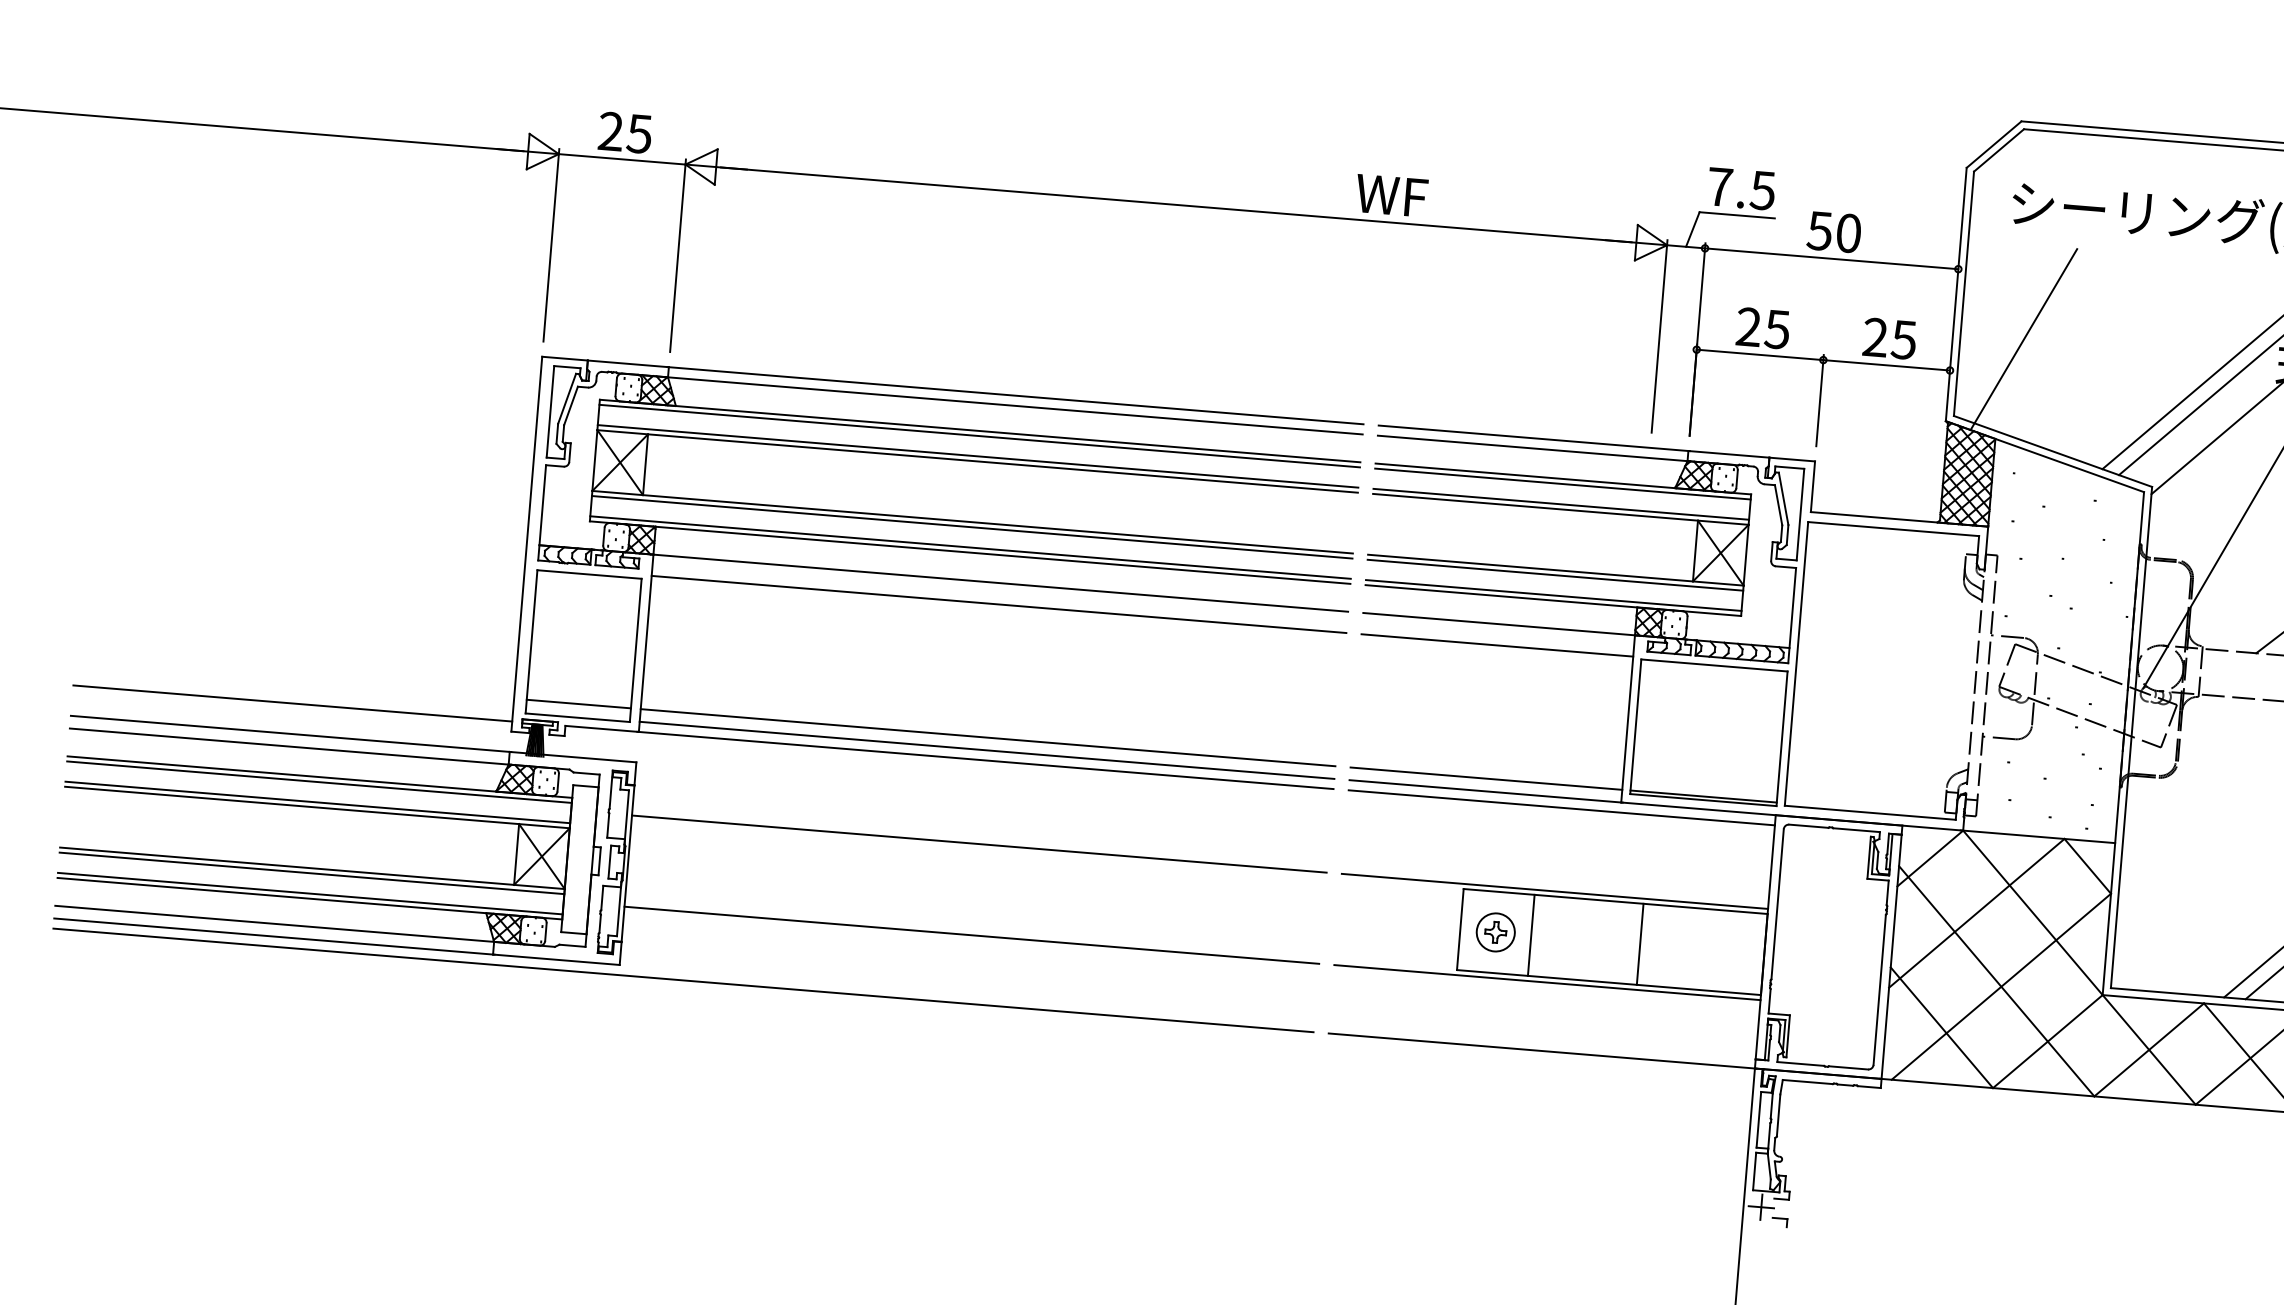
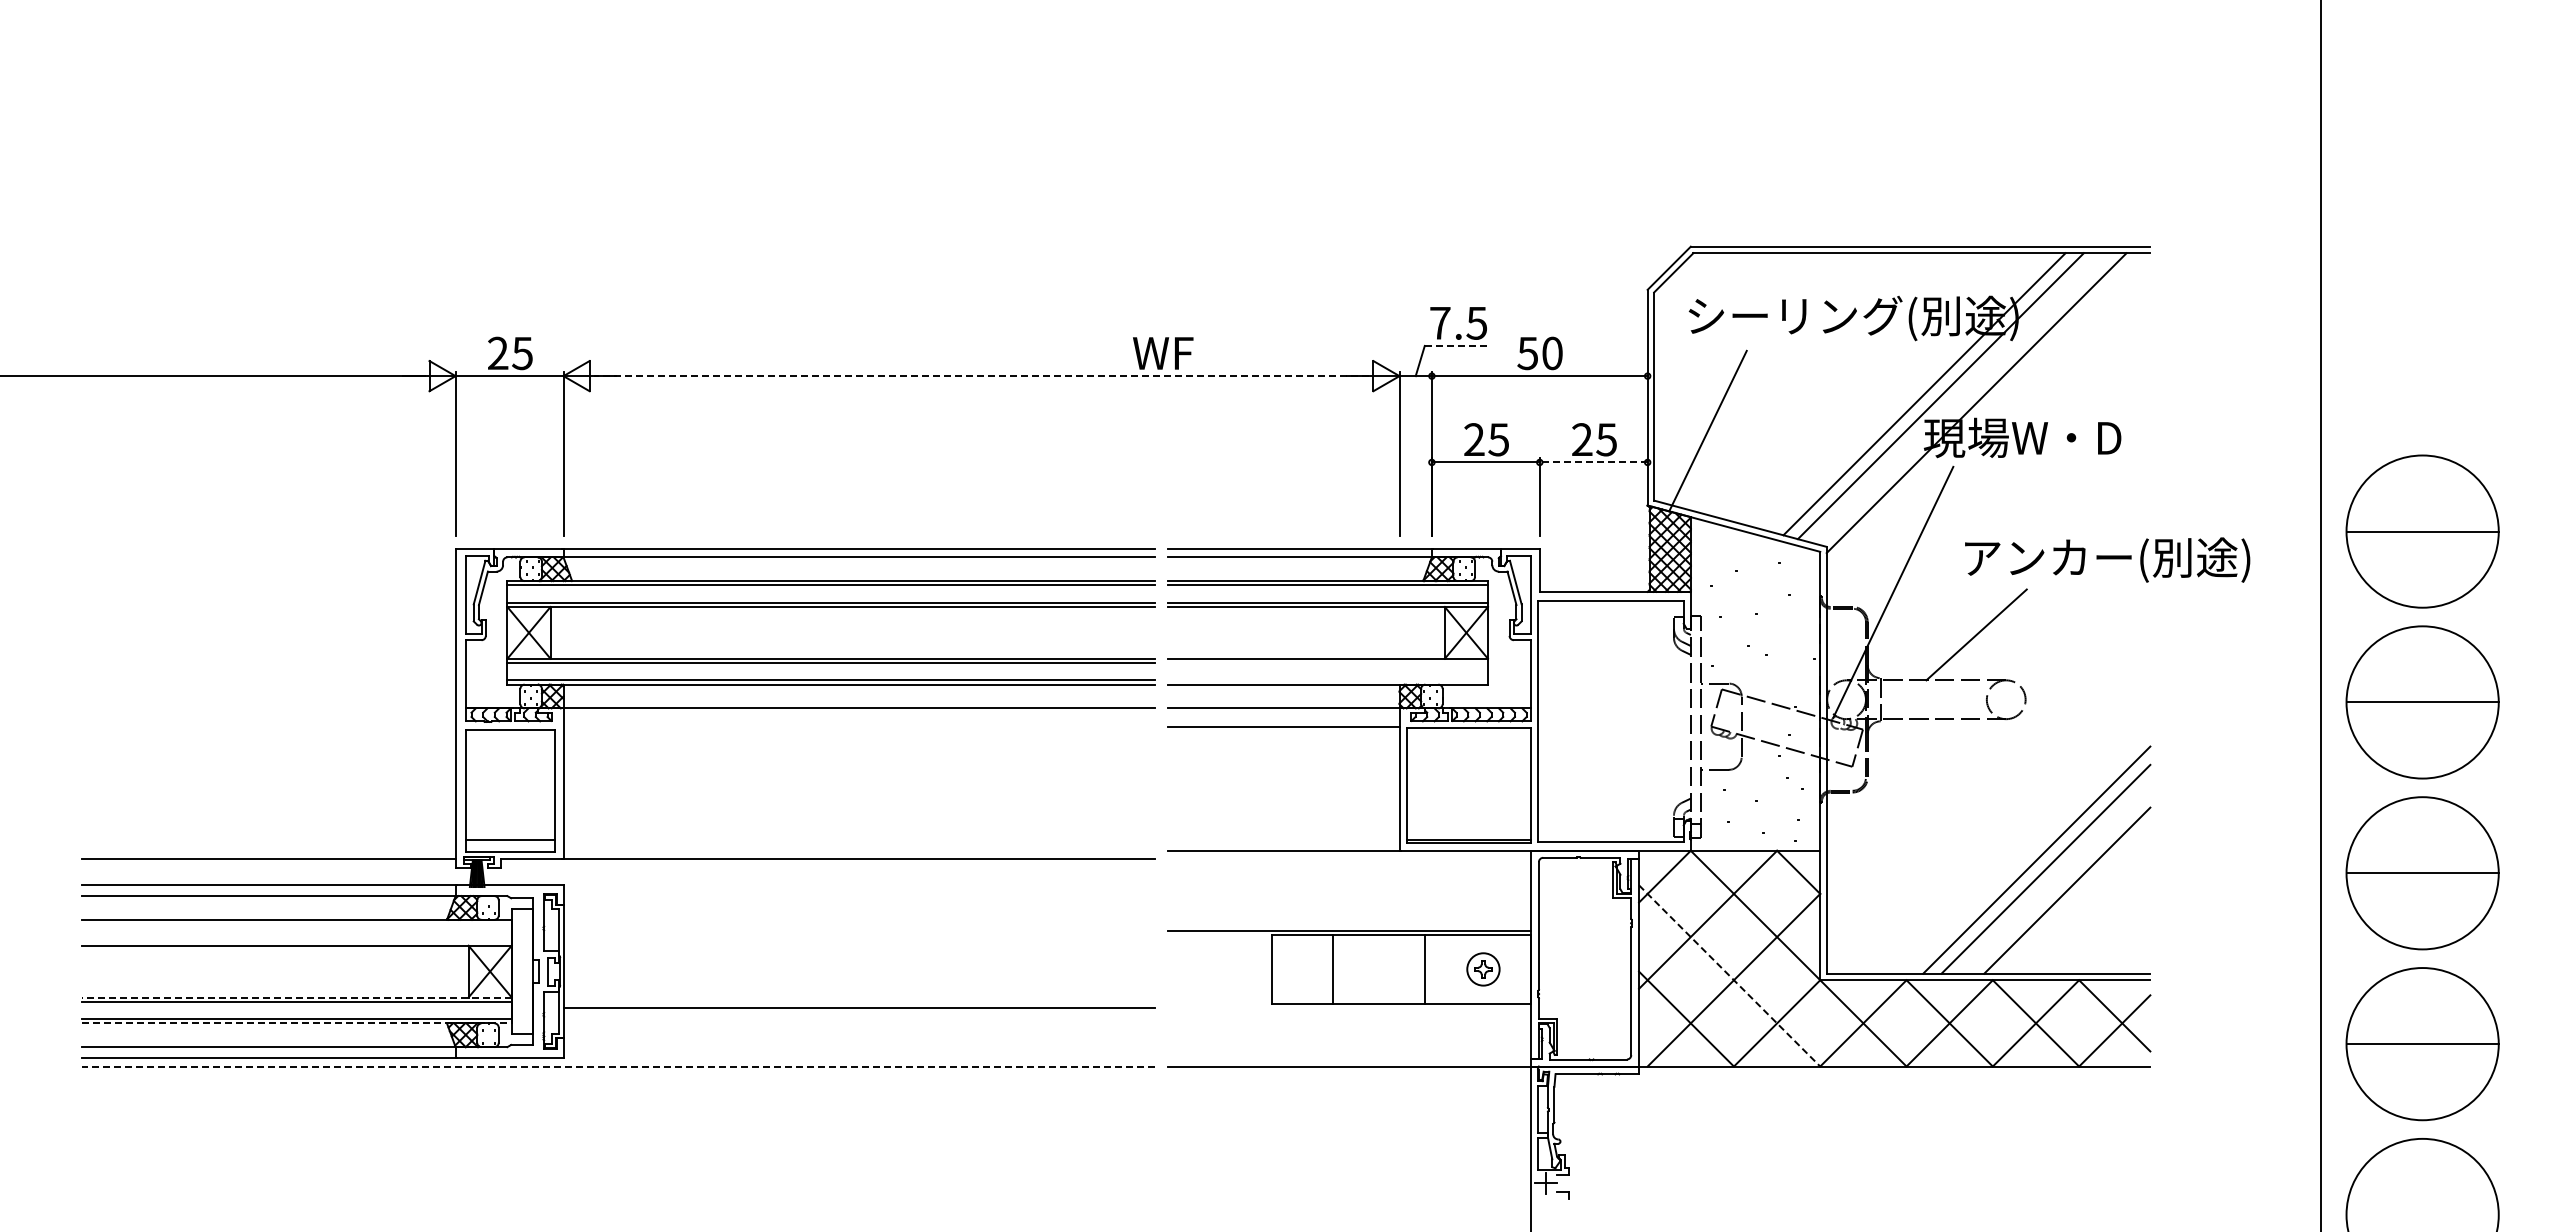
line: (1176, 205) -> (981, 376), solid -> dashed
line: (1738, 214) -> (1457, 345), solid -> dashed
line: (1886, 365) -> (1593, 462), solid -> dashed
line: (1555, 575) -> (1328, 663), removed
line: (1554, 595) -> (1328, 680), removed
line: (999, 604) -> (859, 726), removed
line: (988, 738) -> (859, 840), removed
line: (987, 750) -> (859, 850), removed
line: (1485, 779) -> (1283, 840), removed
line: (319, 782) -> (296, 924), removed
line: (317, 802) -> (296, 941), removed
line: (1561, 807) -> (1349, 859), removed
line: (979, 843) -> (859, 930), removed
line: (312, 868) -> (296, 997), solid -> dashed
line: (309, 898) -> (296, 1023), solid -> dashed
part: (1495, 932) -> (1483, 969), moved
line: (683, 980) -> (618, 1066), solid -> dashed
line: (1547, 982) -> (1349, 1008), removed
line: (1997, 982) -> (1730, 976), solid -> dashed

